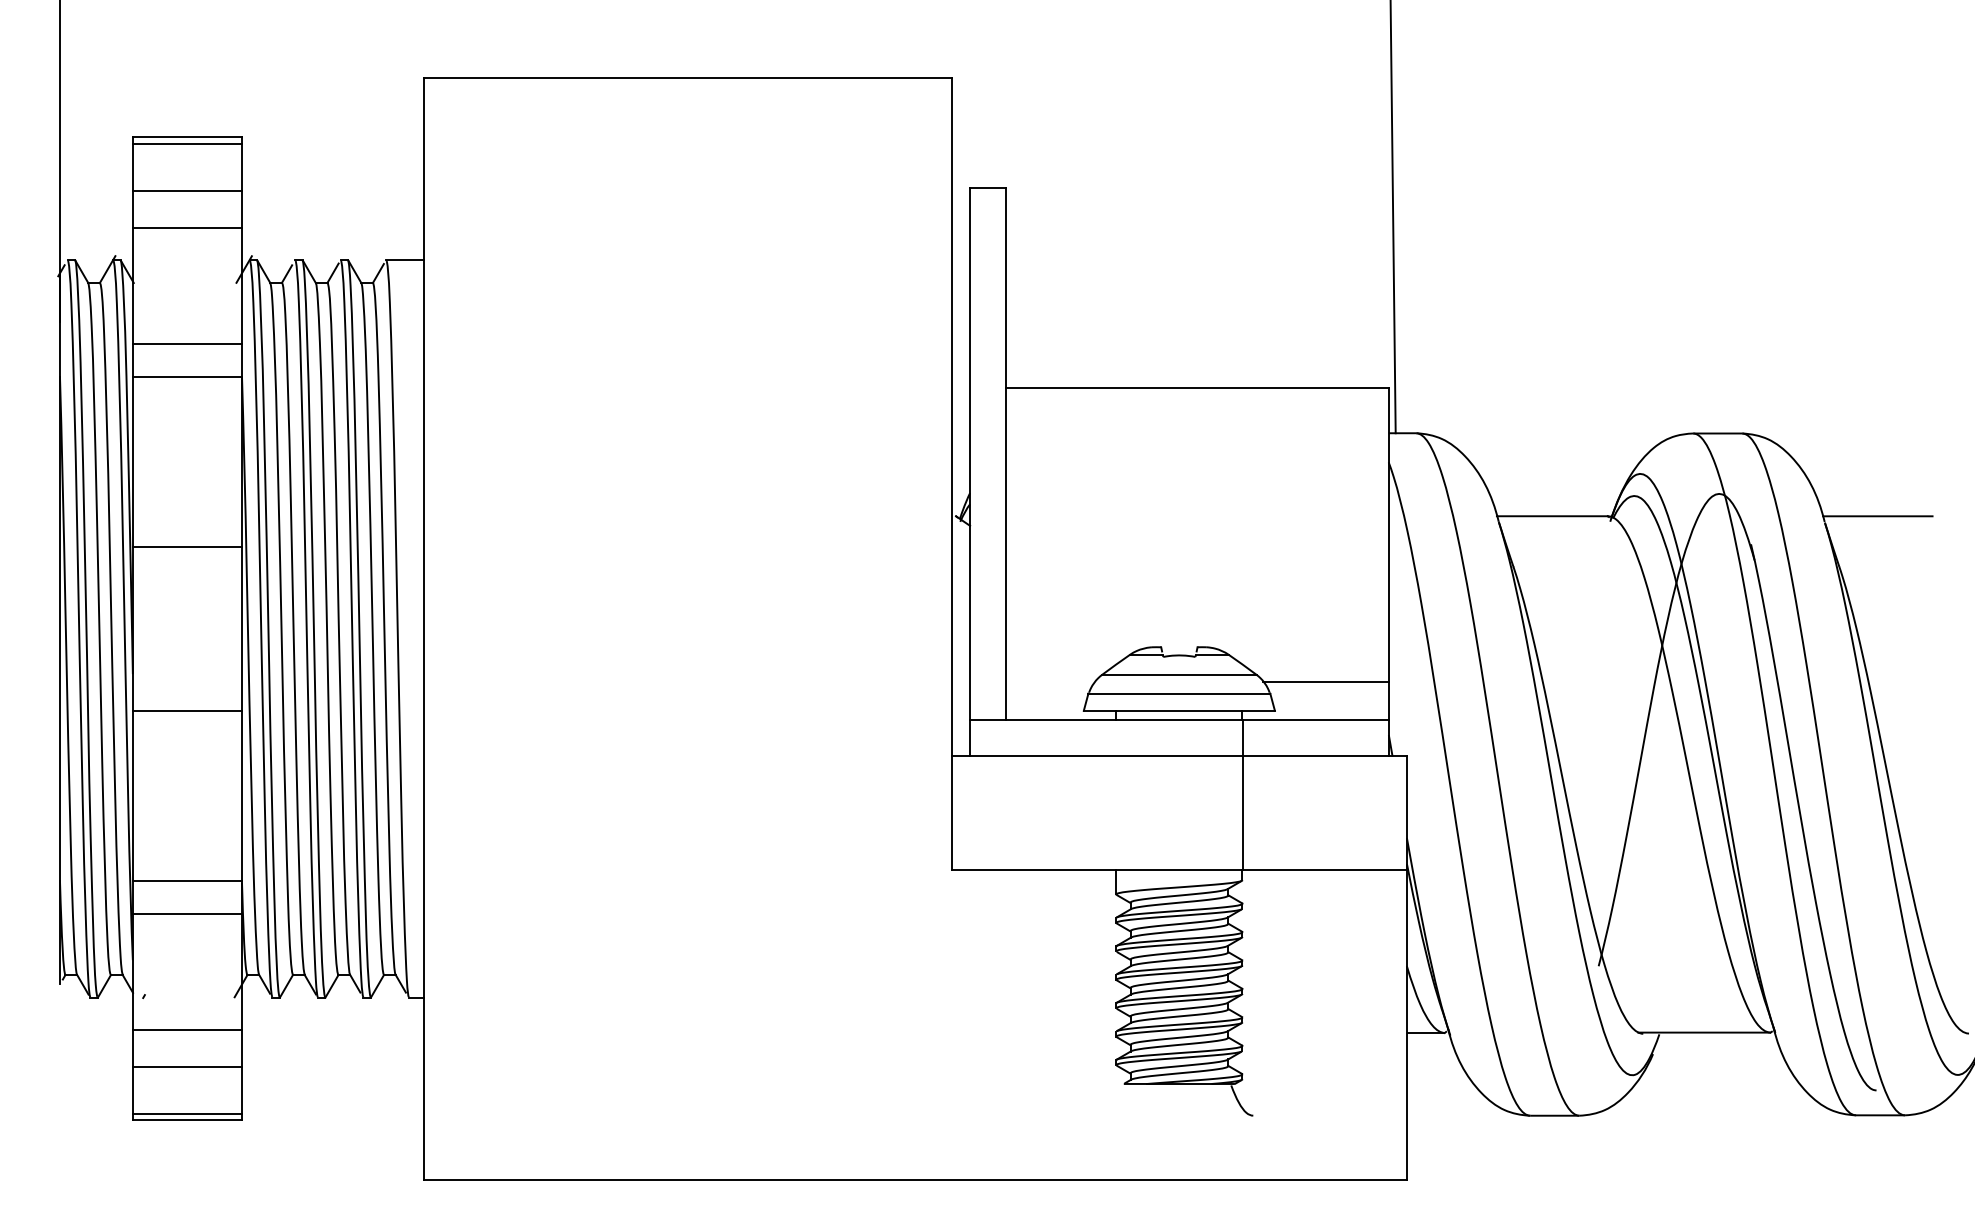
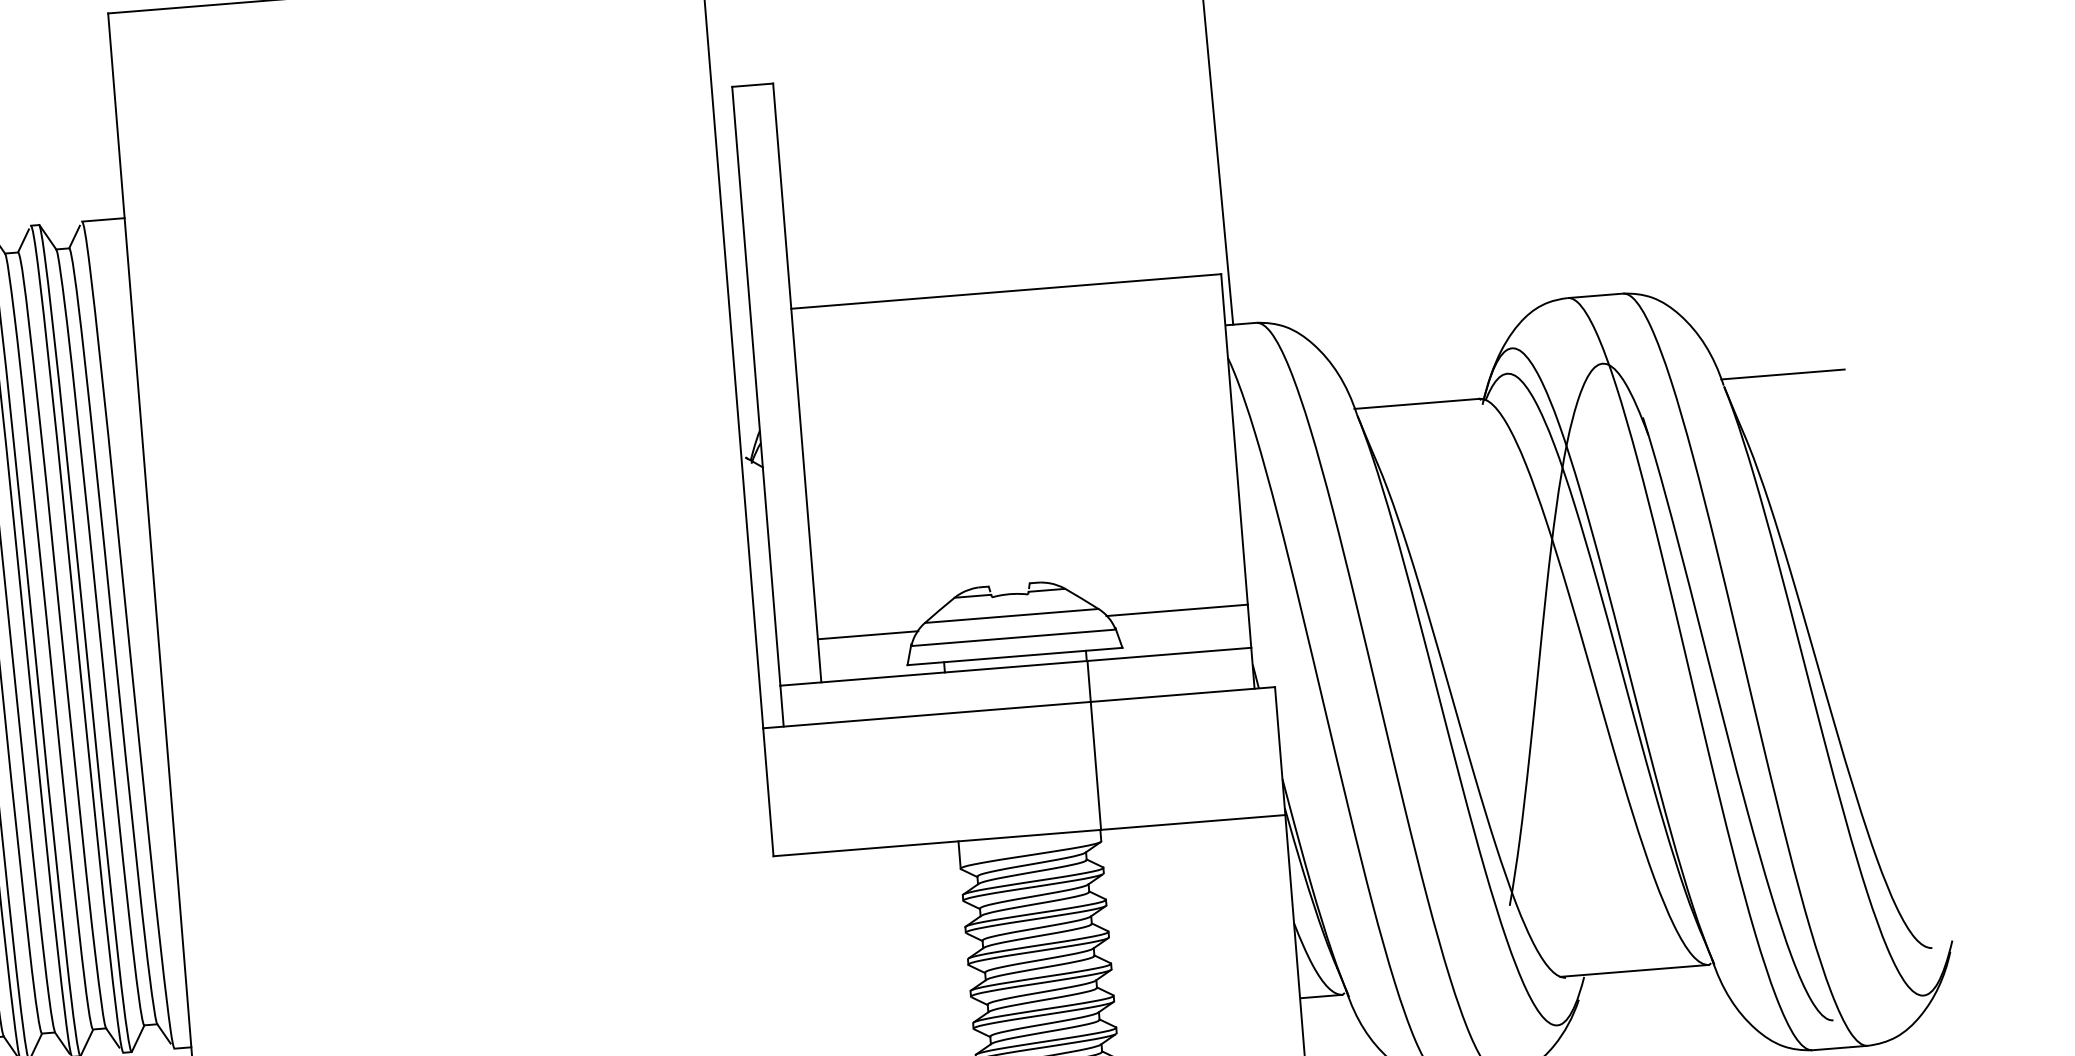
line: (1050, 681) -> (867, 635), added

